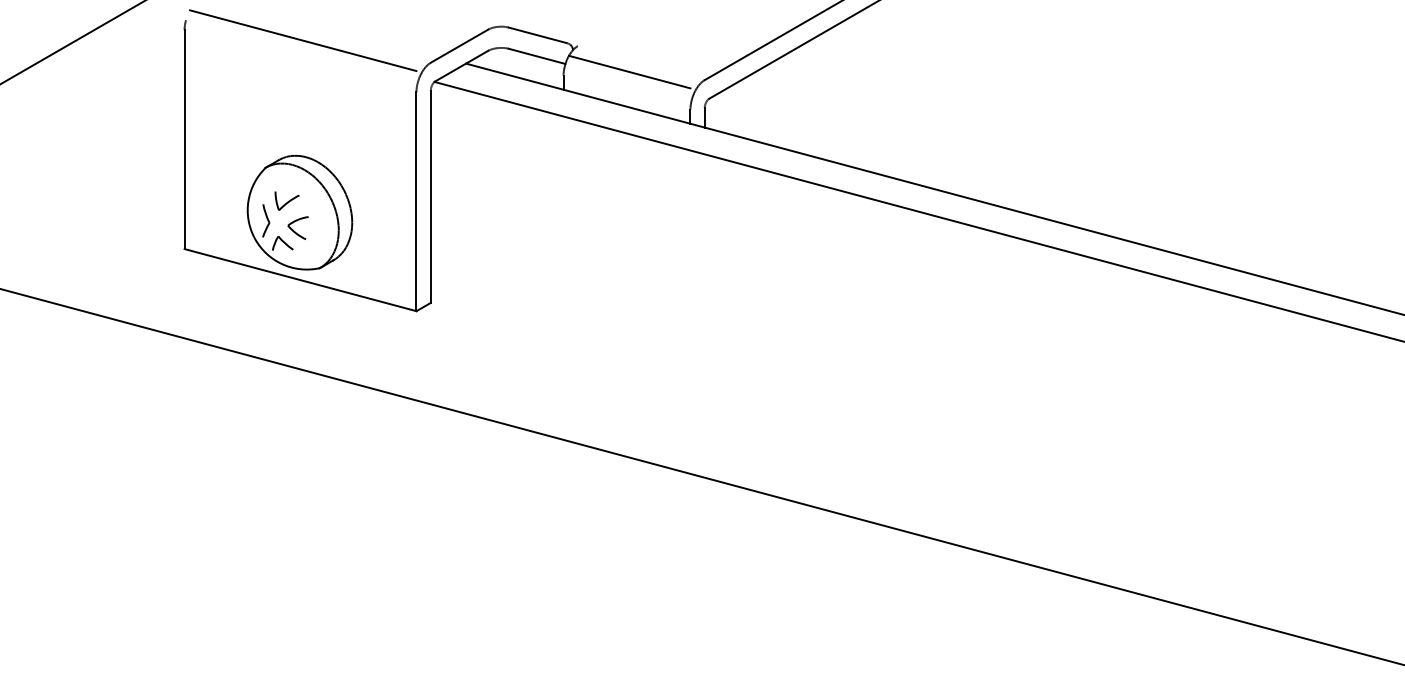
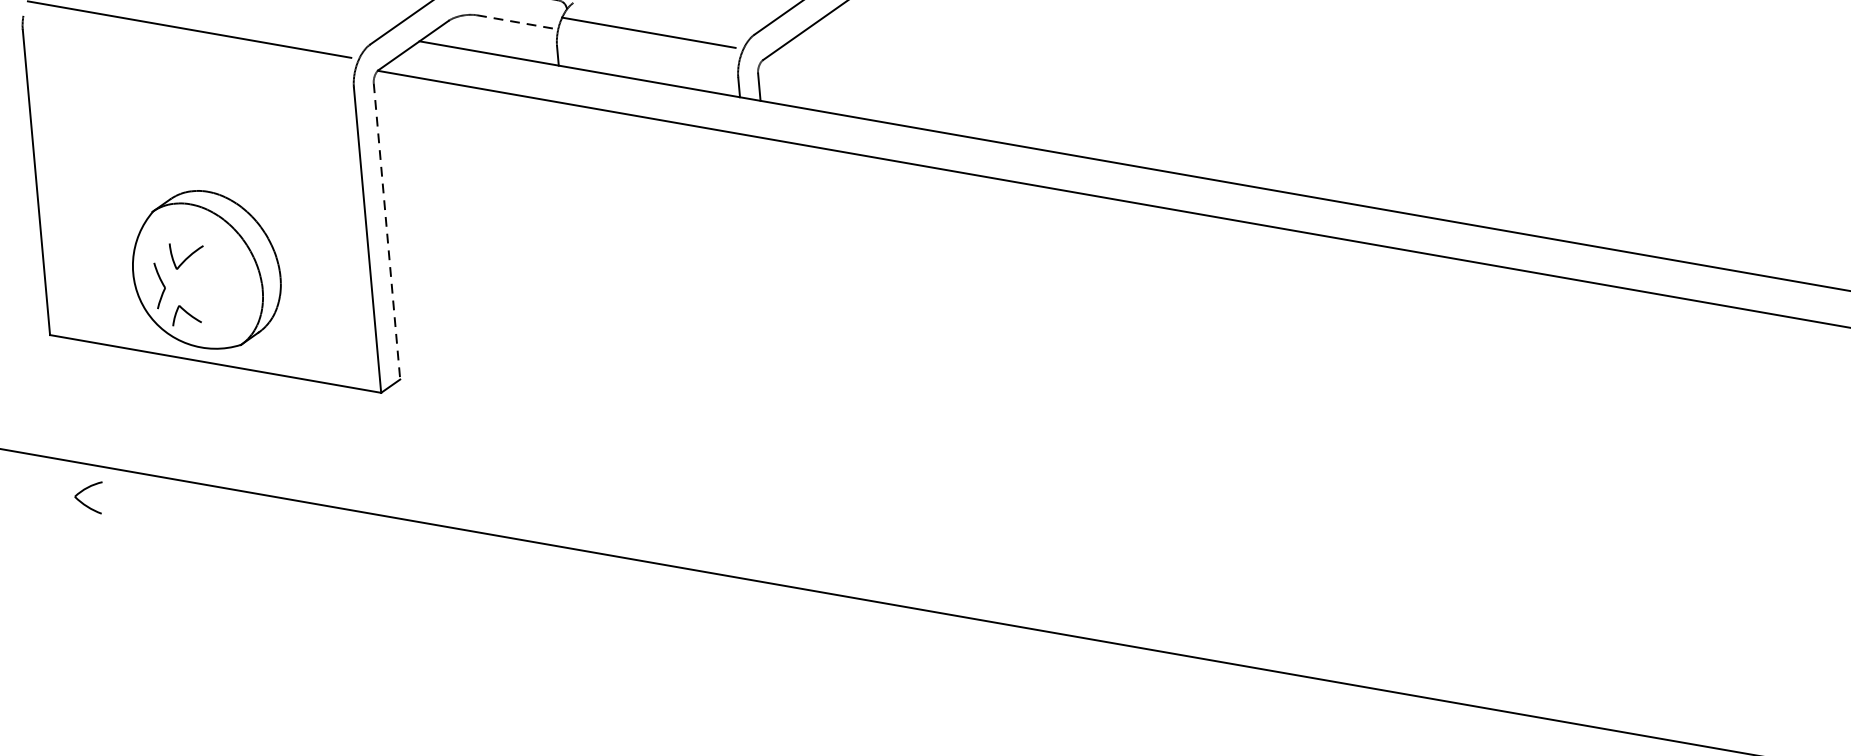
line: (537, 56) -> (518, 22), solid -> dashed
line: (430, 197) -> (386, 232), solid -> dashed
part: (297, 227) -> (88, 498), moved

